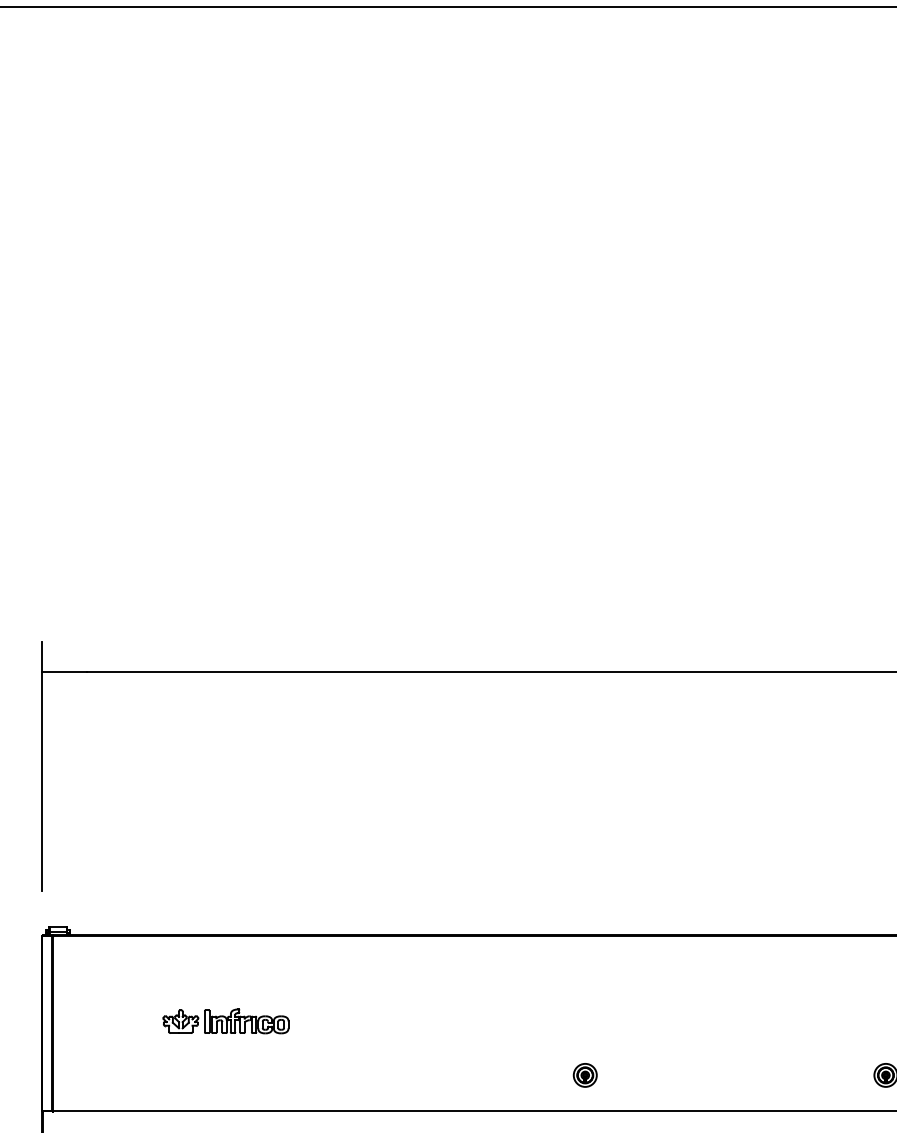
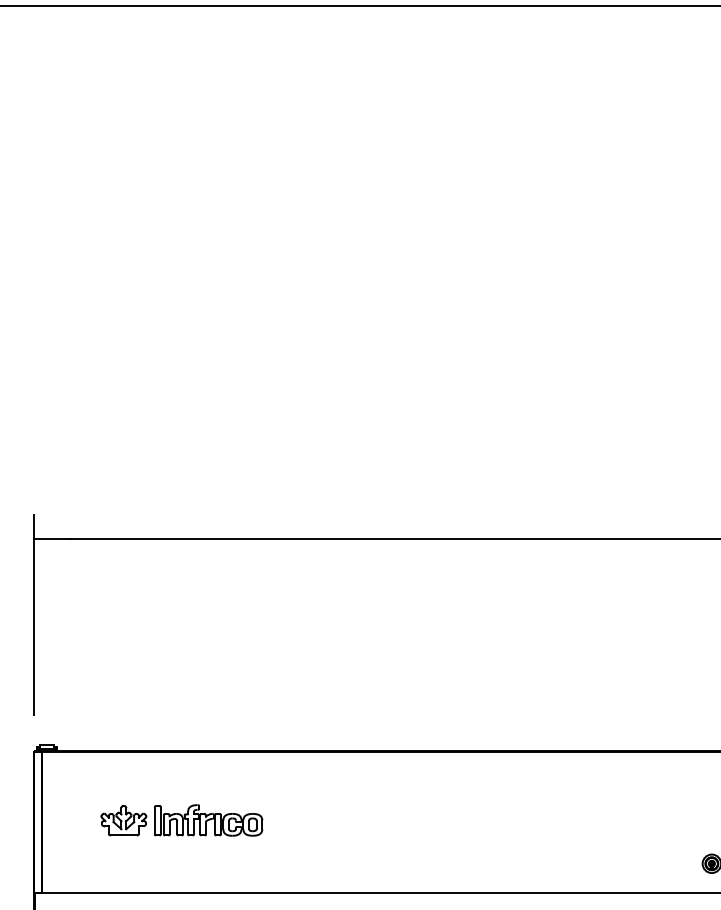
part: (225, 1021) -> (181, 820), size x1.6
part: (585, 1075) -> (470, 863), removed

